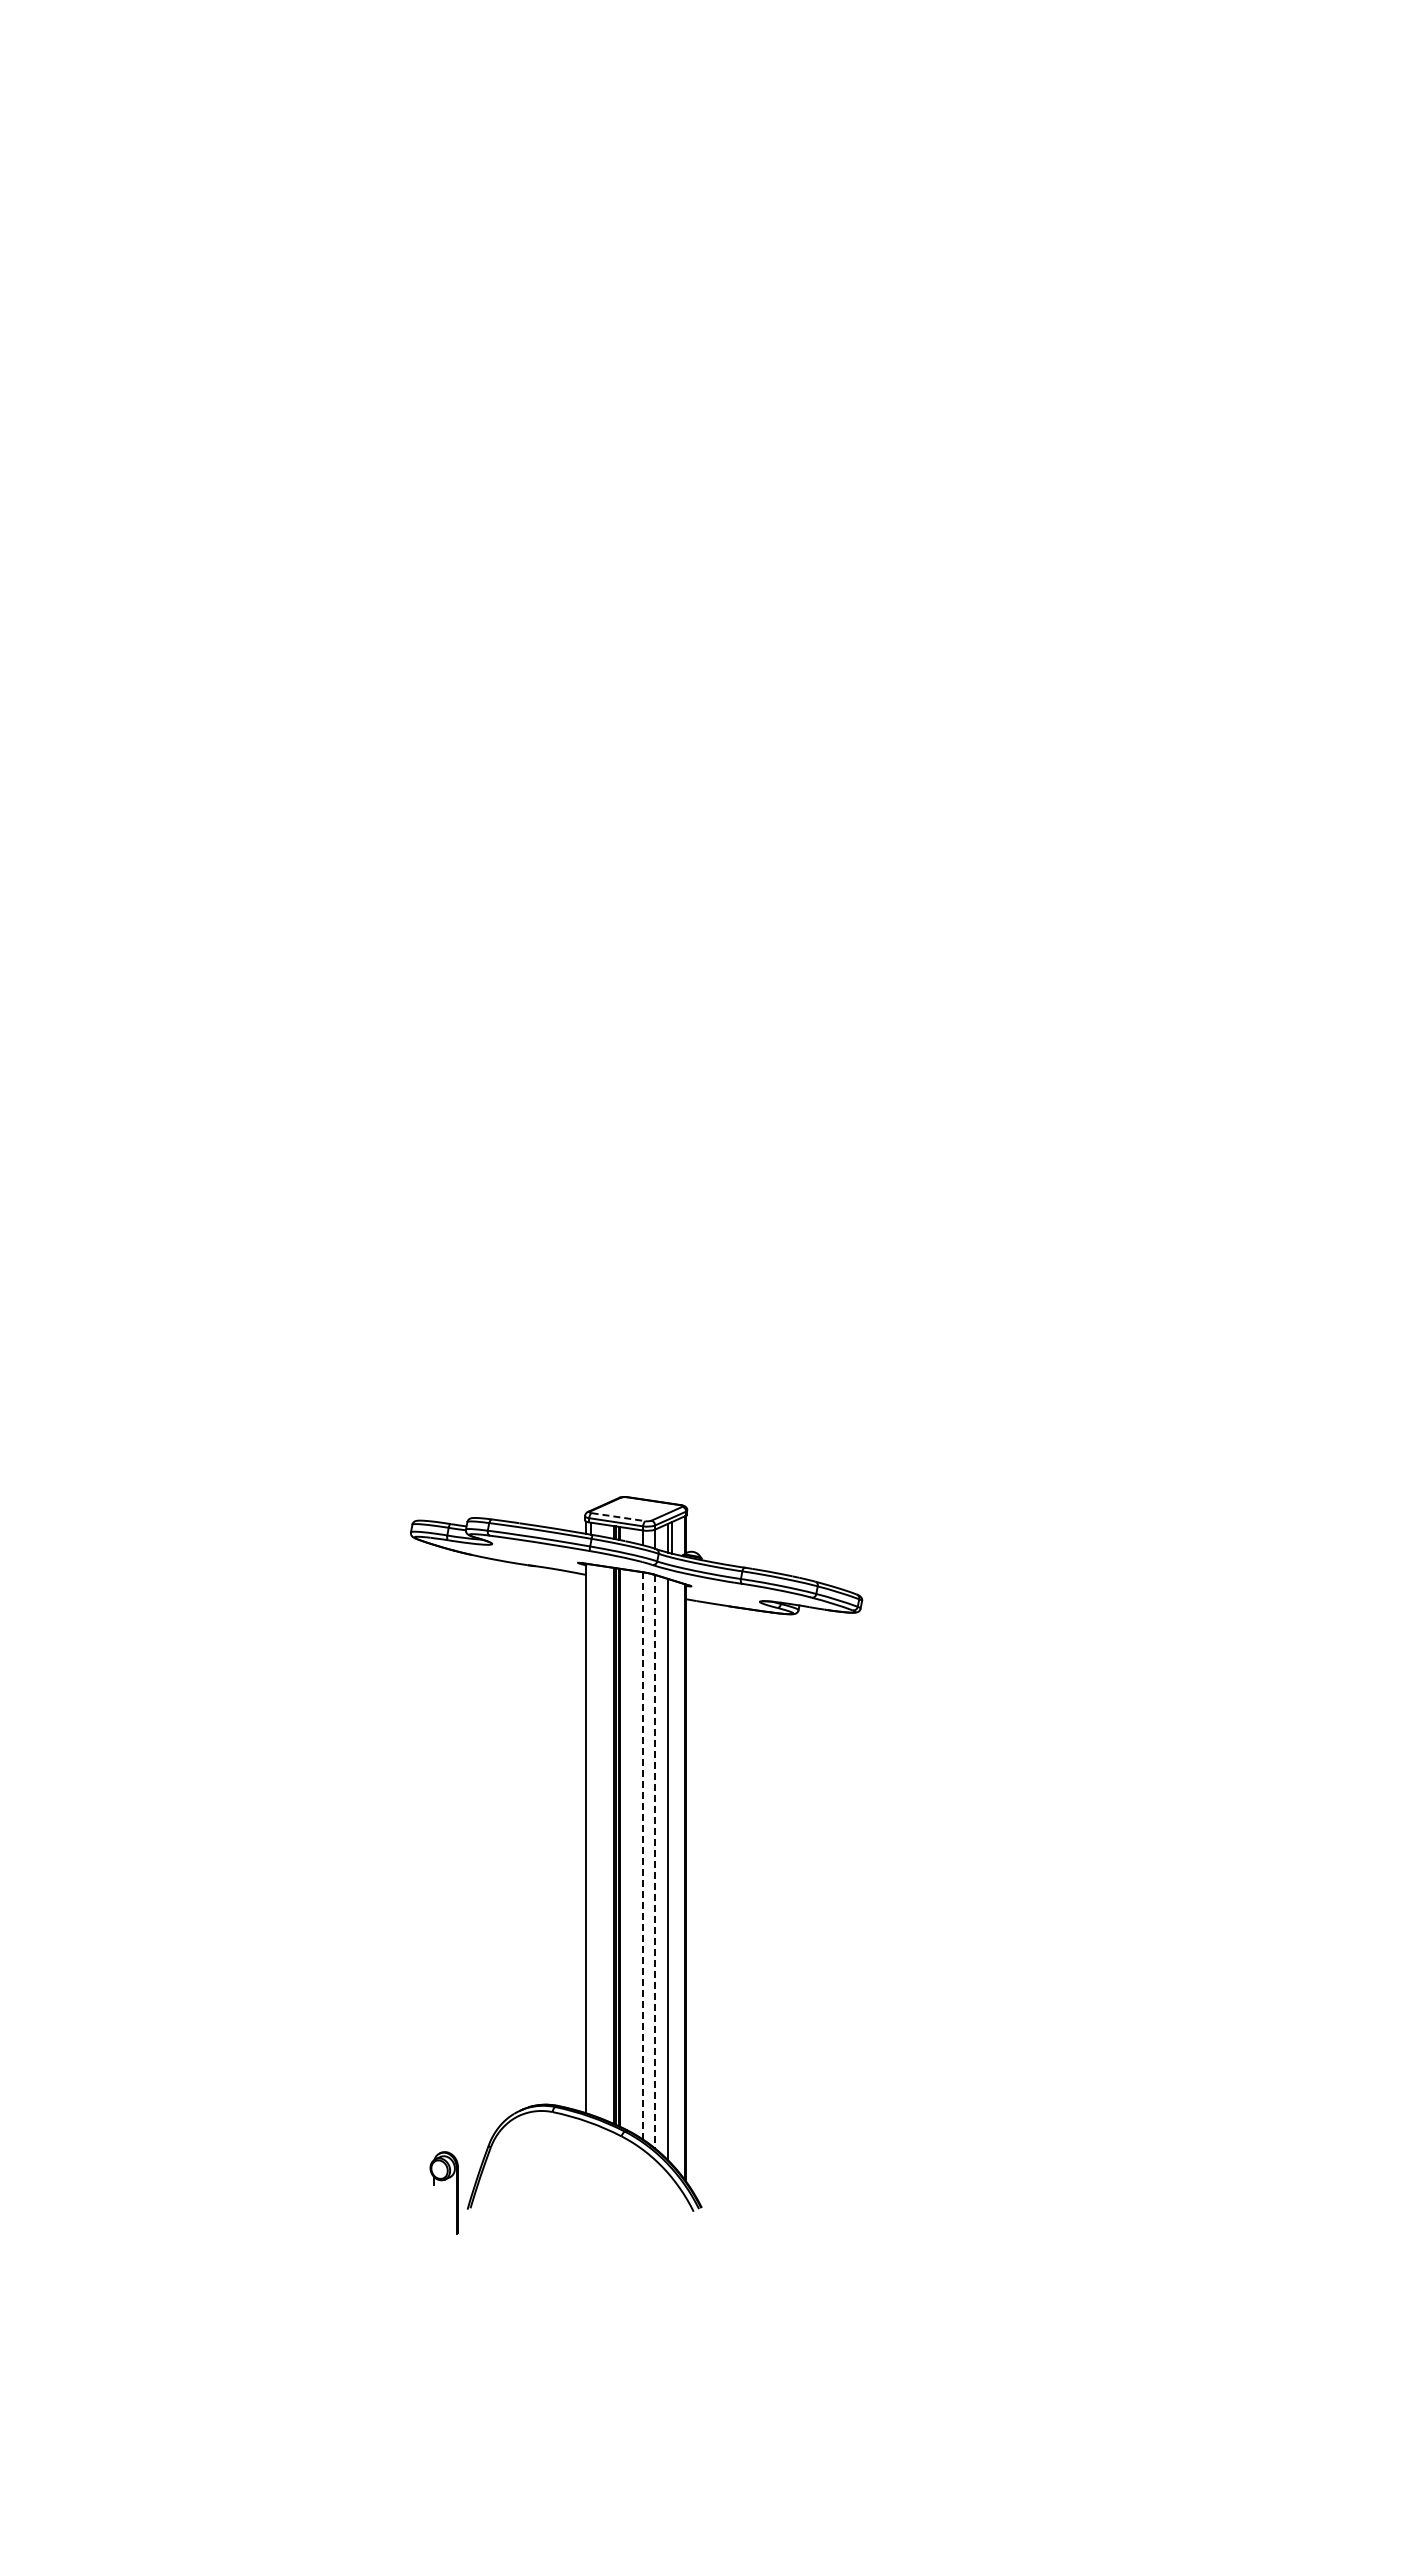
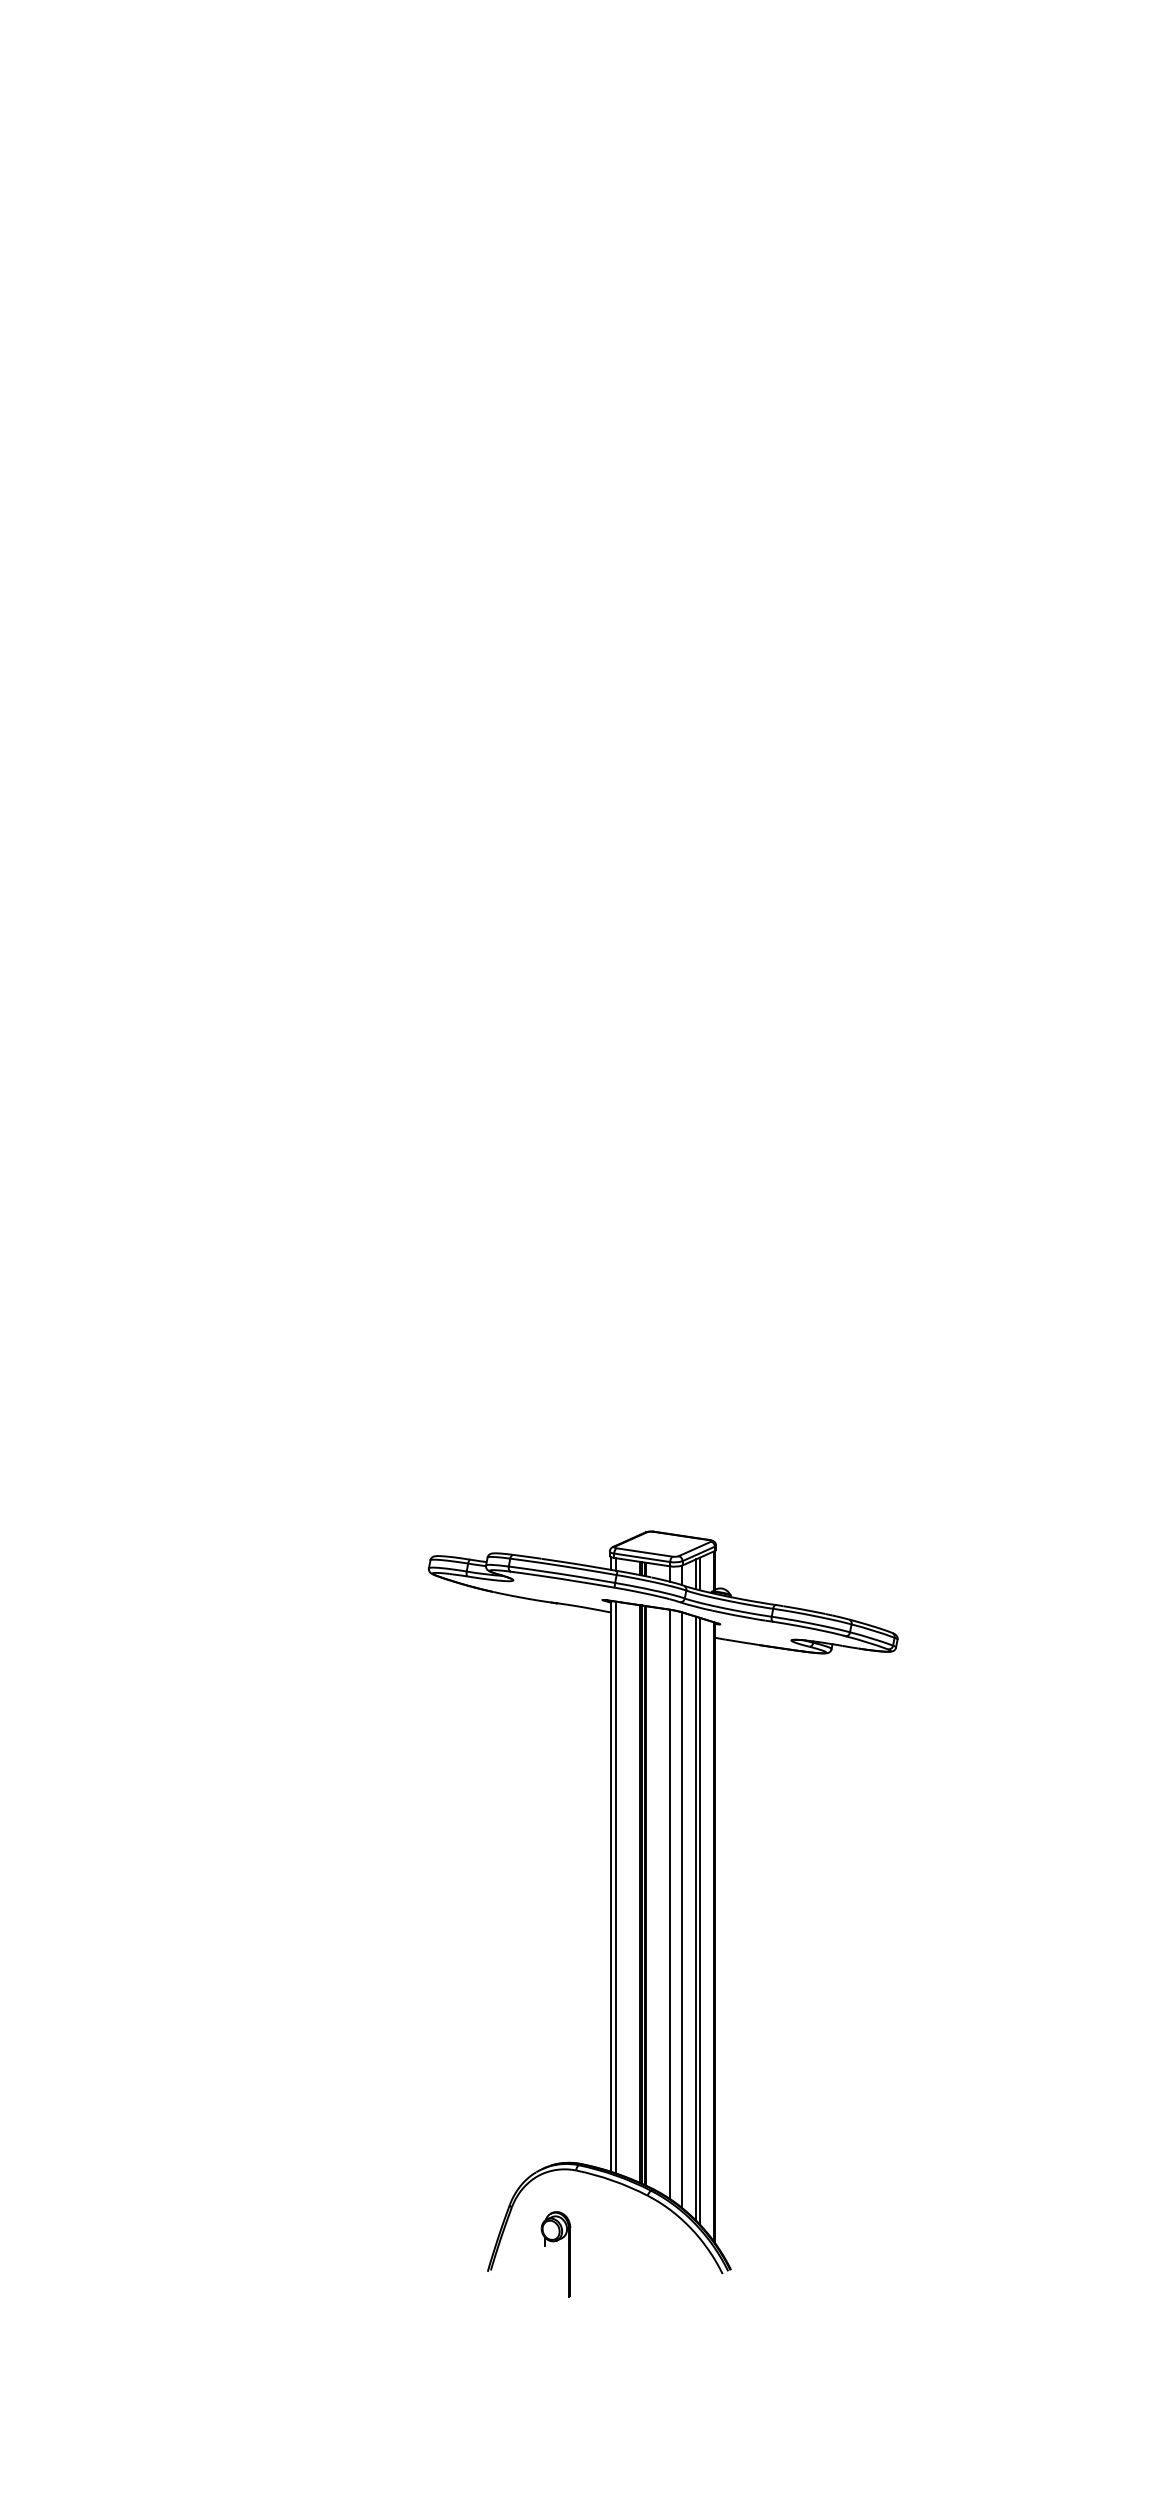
line: (619, 1517) -> (645, 1552), dashed -> solid
line: (590, 1839) -> (615, 1887), added
line: (643, 1855) -> (670, 1903), dashed -> solid
line: (654, 1861) -> (681, 1910), dashed -> solid
line: (671, 1871) -> (699, 1920), added
part: (442, 2181) -> (554, 2242), moved

